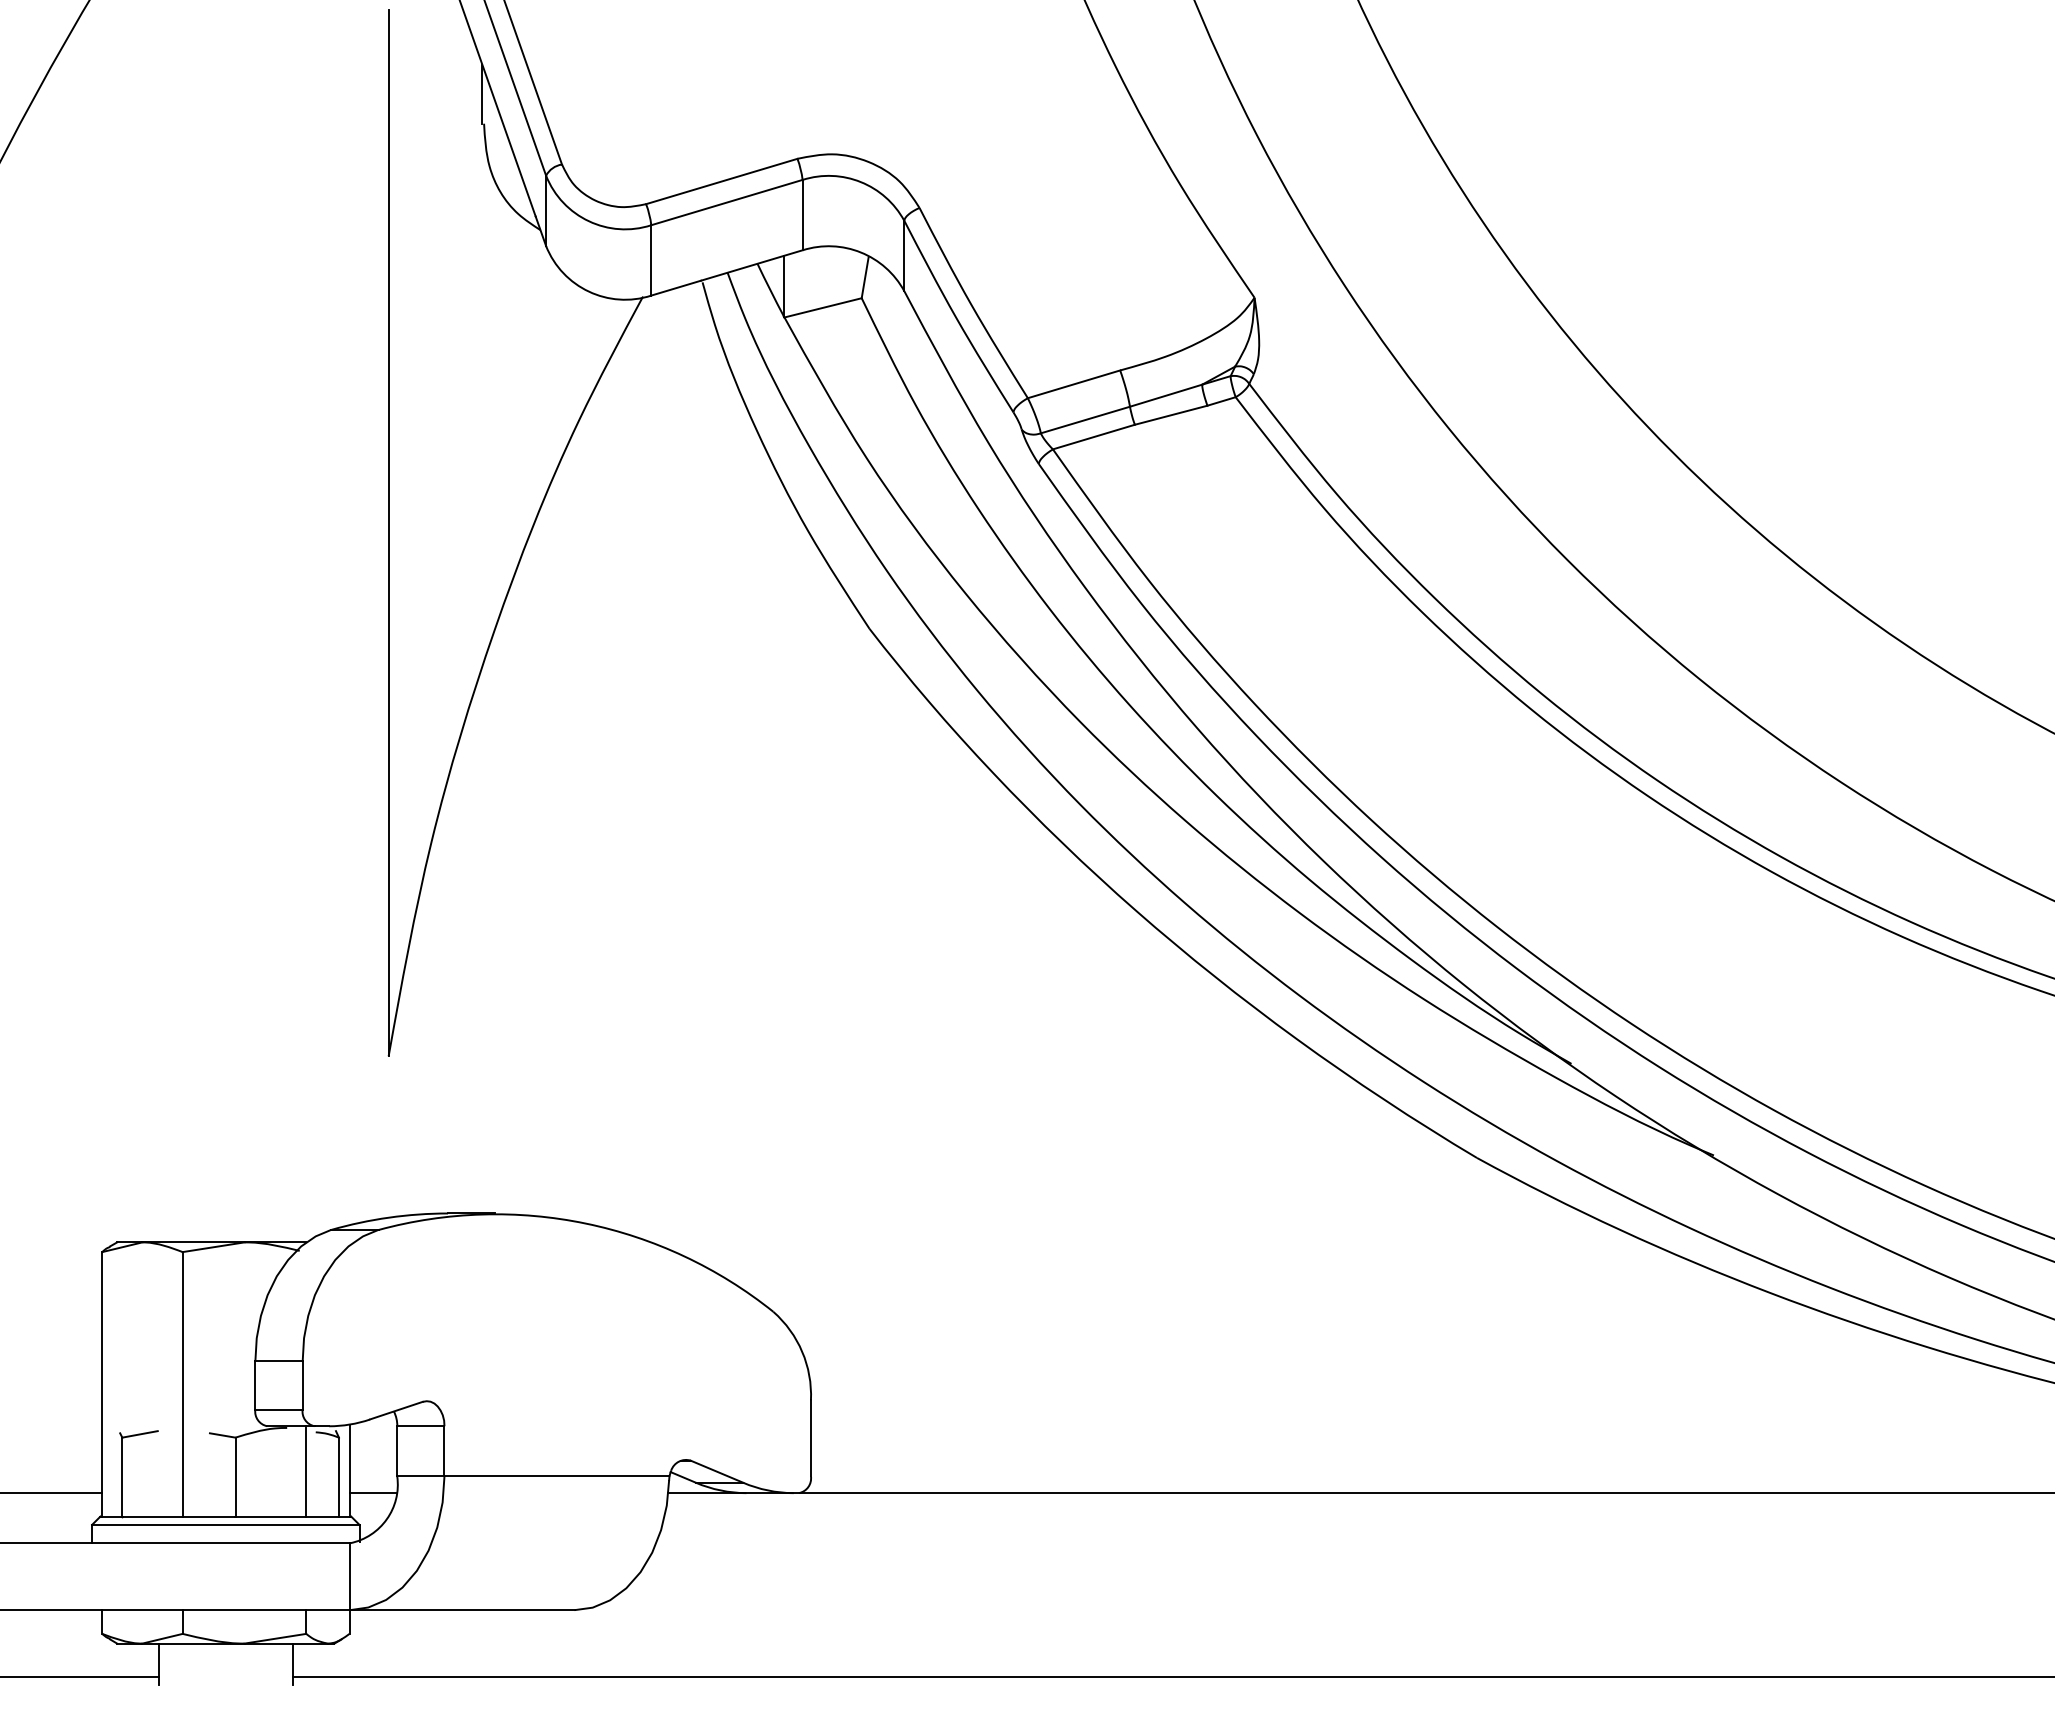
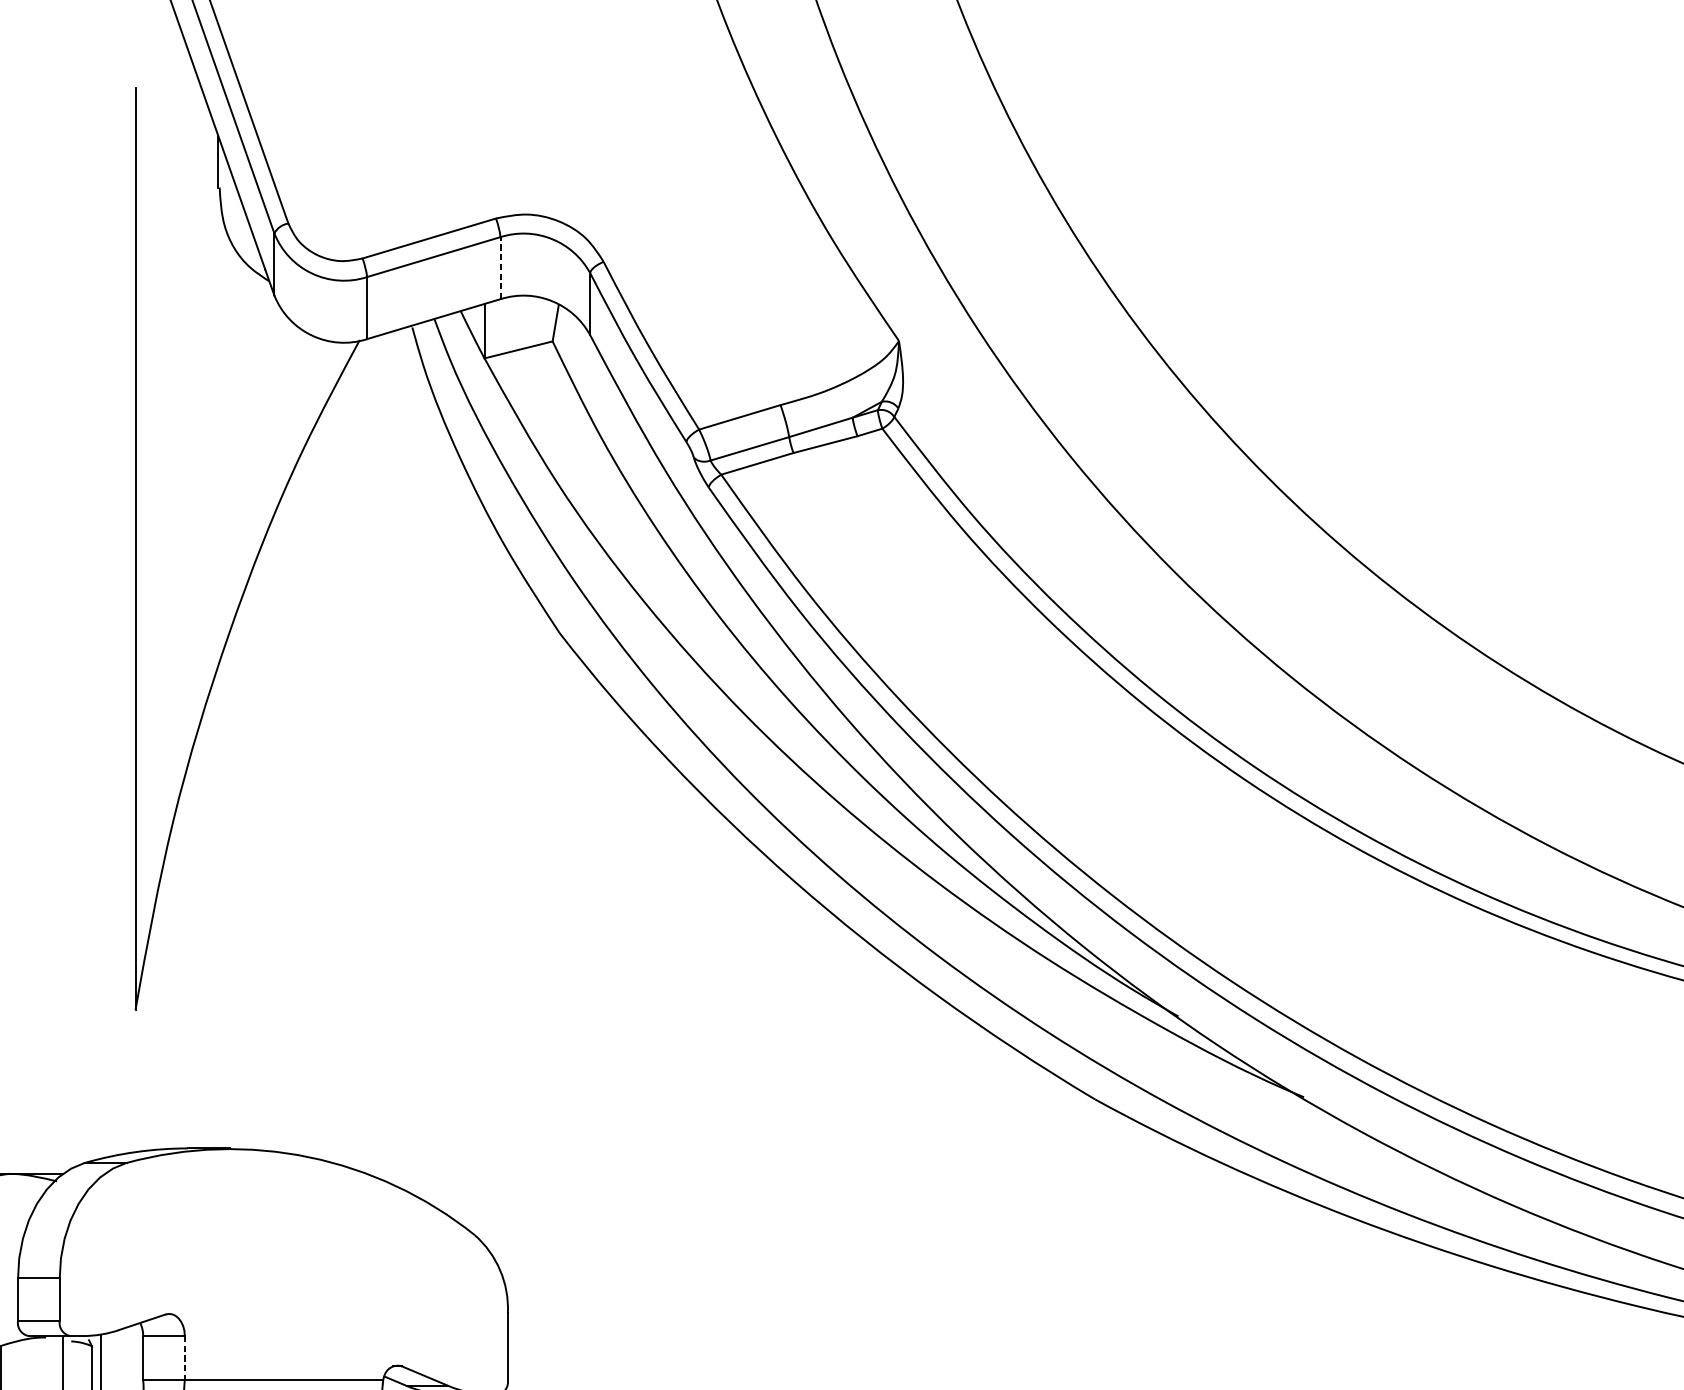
line: (802, 214) -> (500, 267), solid -> dashed
line: (444, 1451) -> (184, 1358), solid -> dashed

